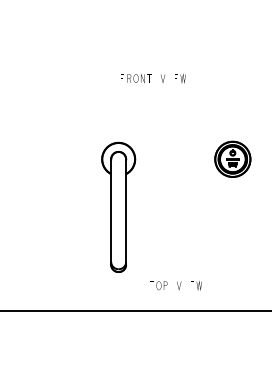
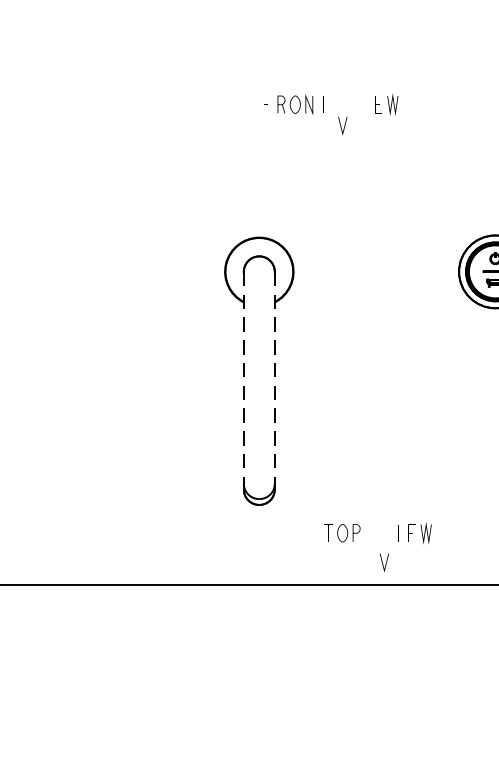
line: (162, 78) -> (341, 125), moved
line: (111, 212) -> (244, 381), solid -> dashed
line: (126, 212) -> (275, 381), solid -> dashed
line: (178, 285) -> (383, 561), moved

